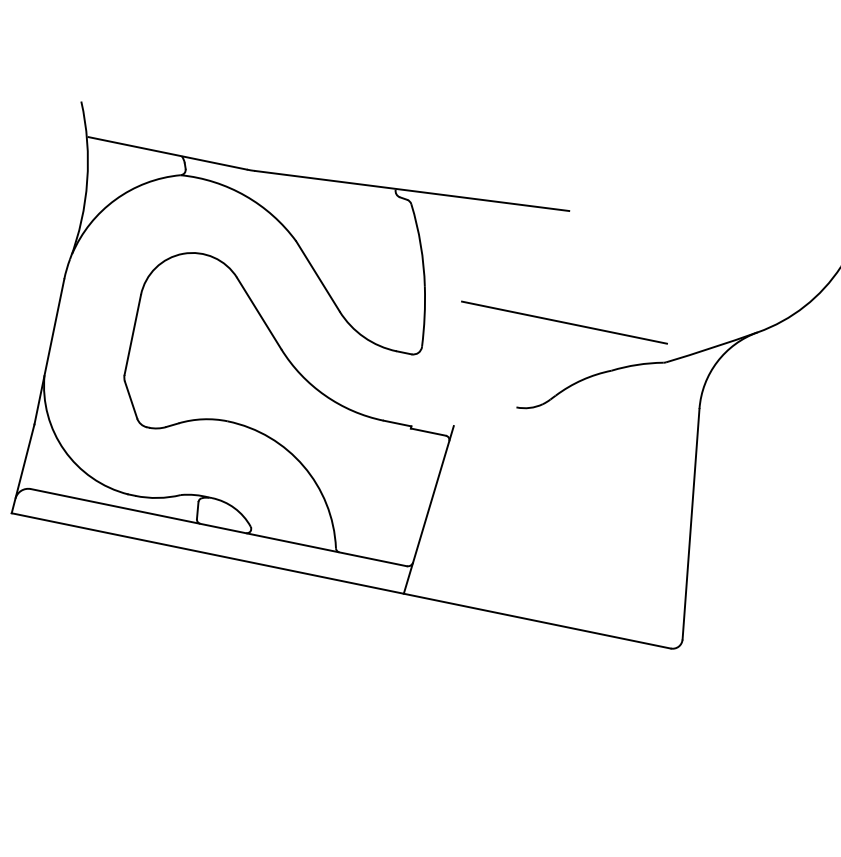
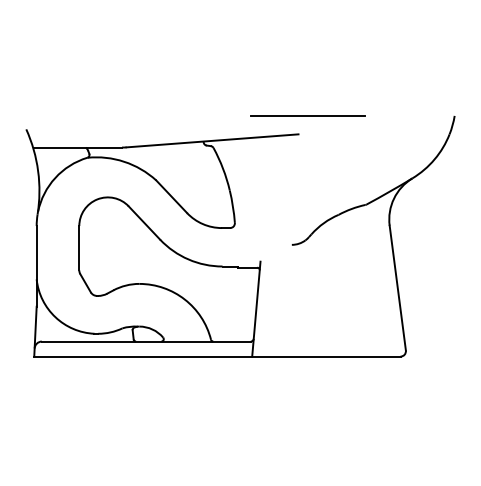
line: (563, 320) -> (307, 115), moved

